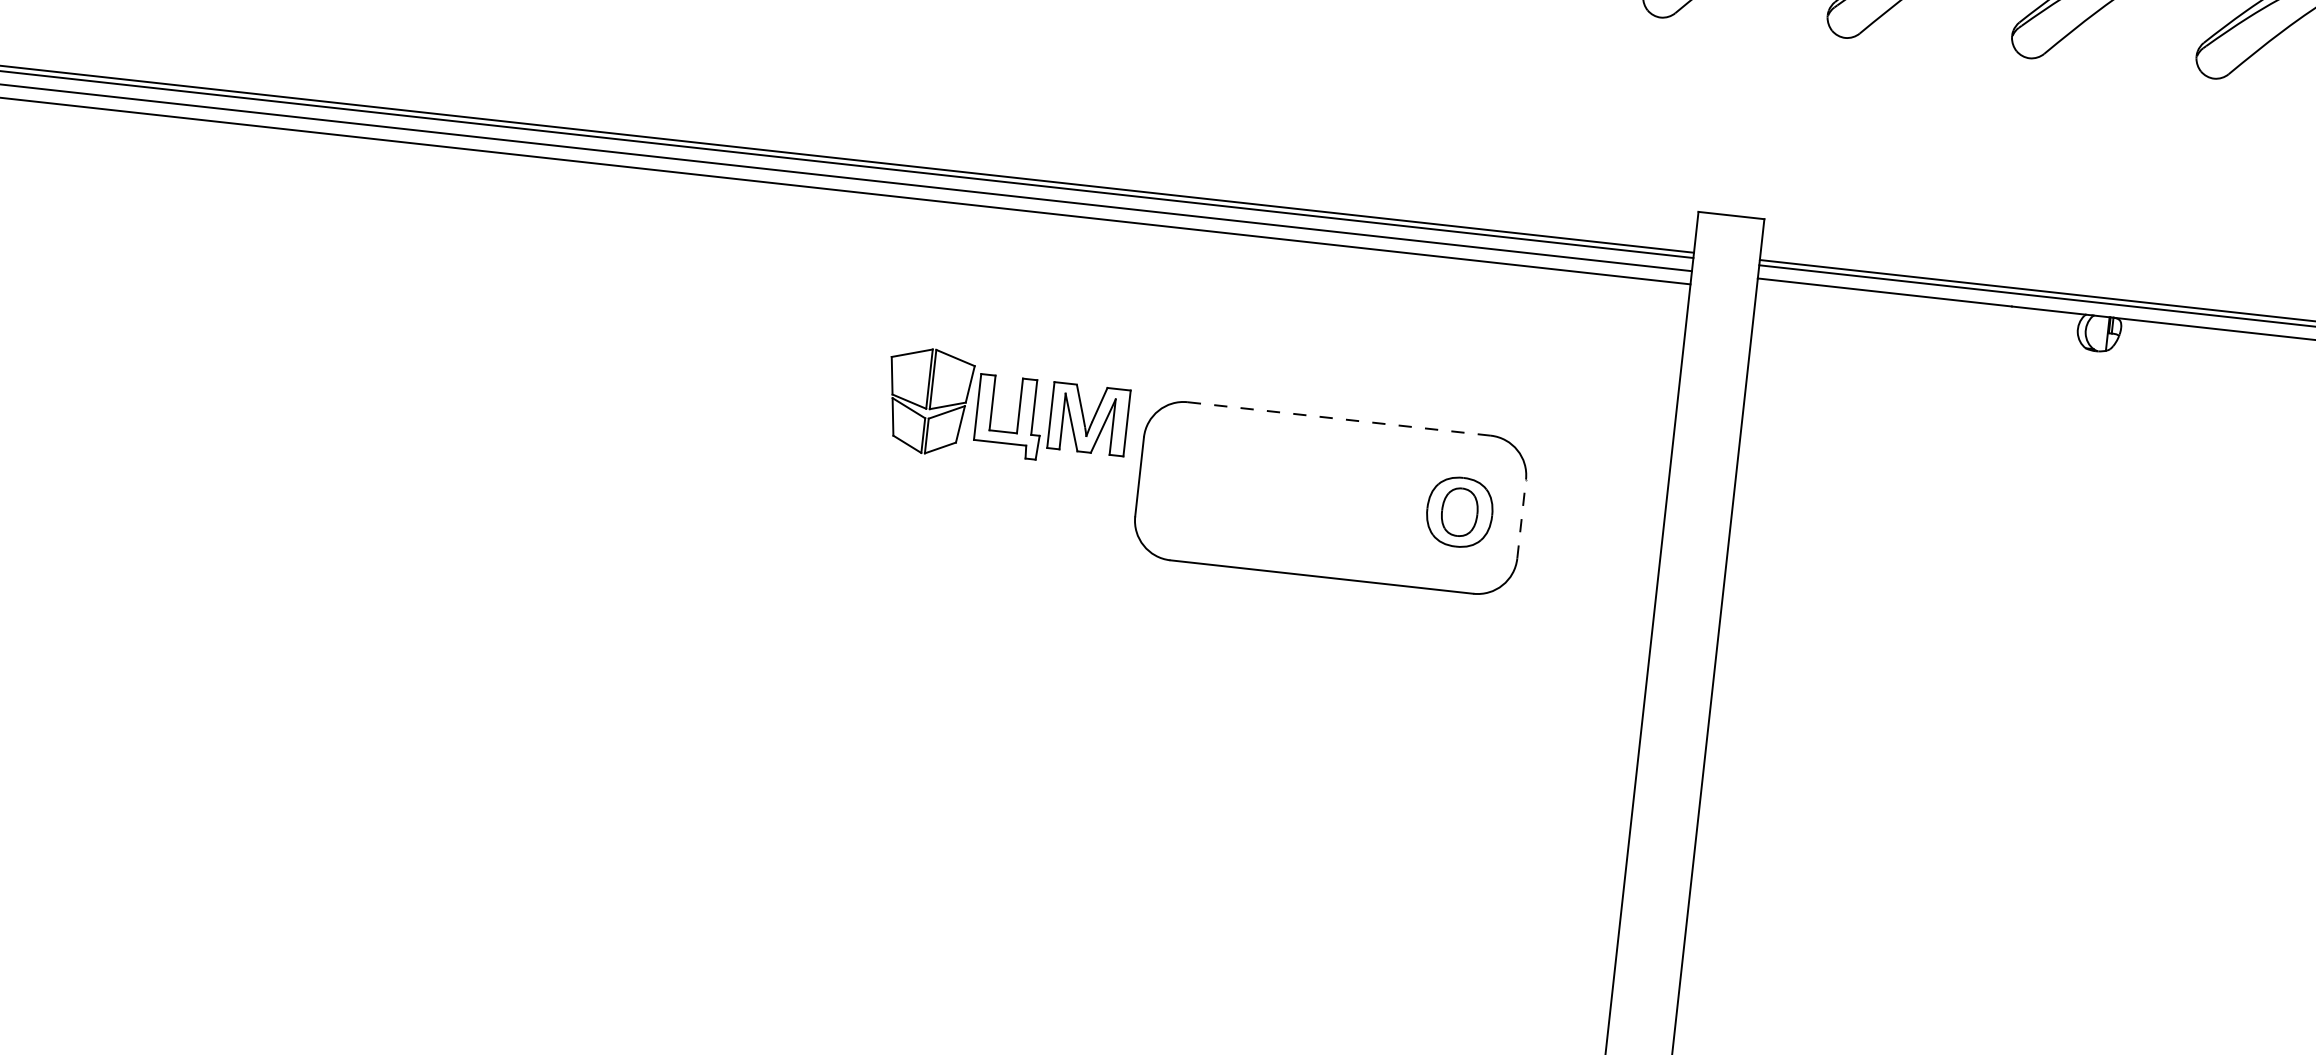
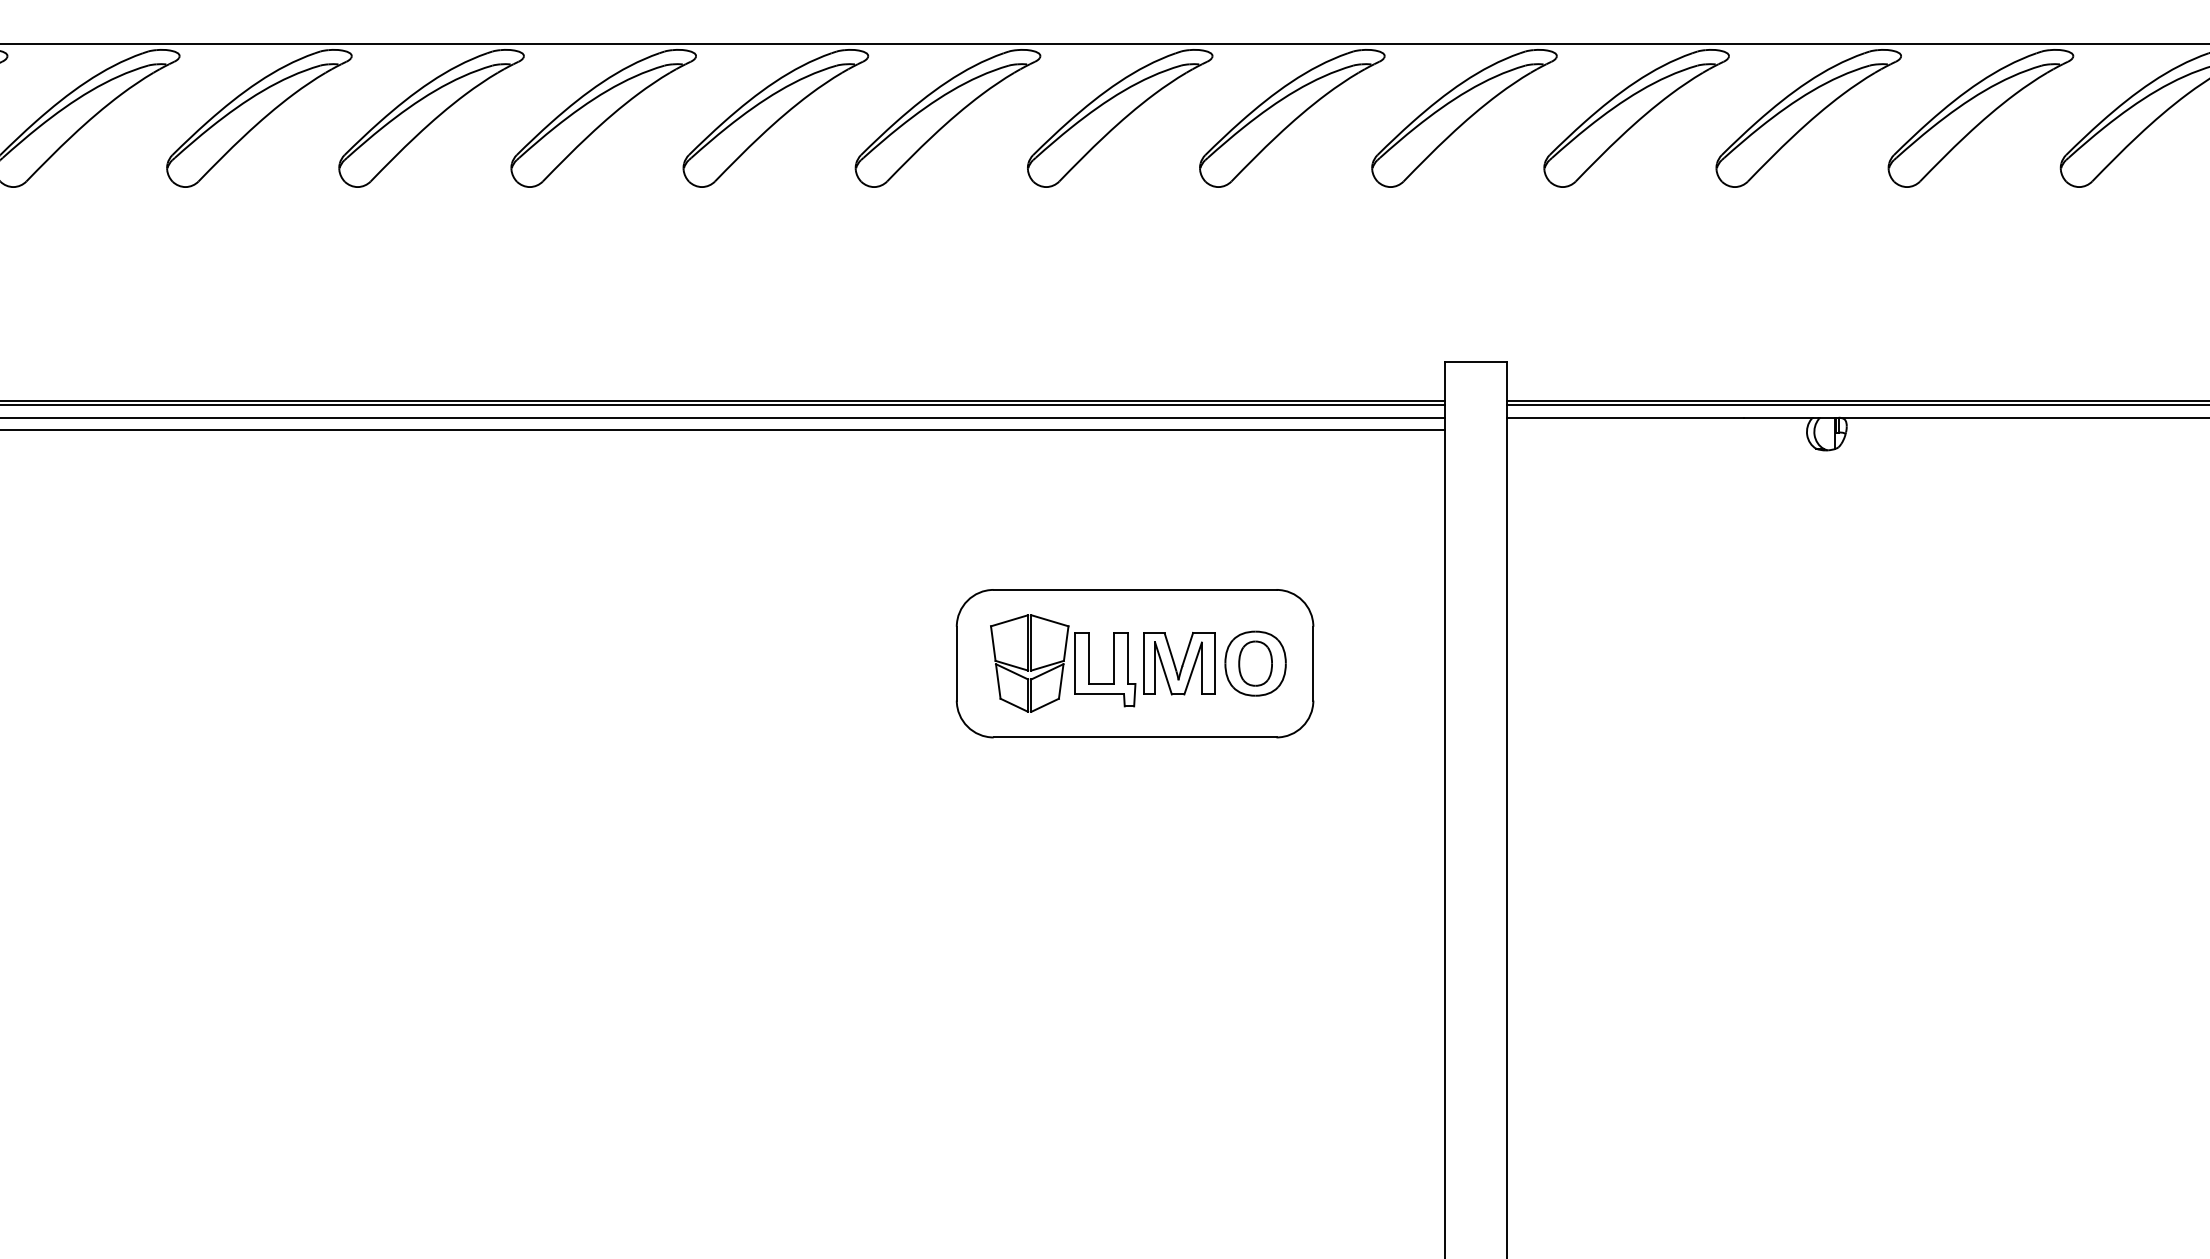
part: (1018, 411) -> (1113, 663), moved
line: (1338, 418) -> (1134, 589), dashed -> solid
line: (1521, 518) -> (1313, 663), dashed -> solid

